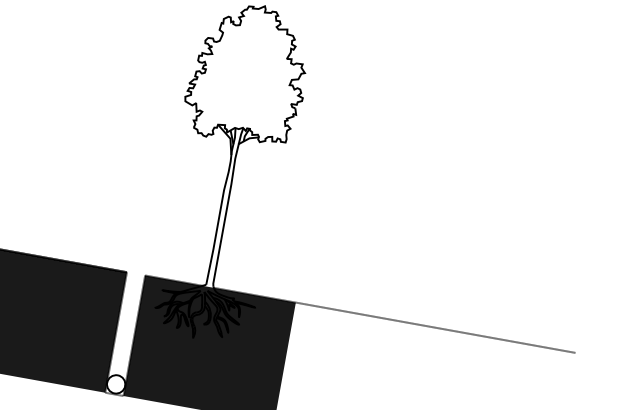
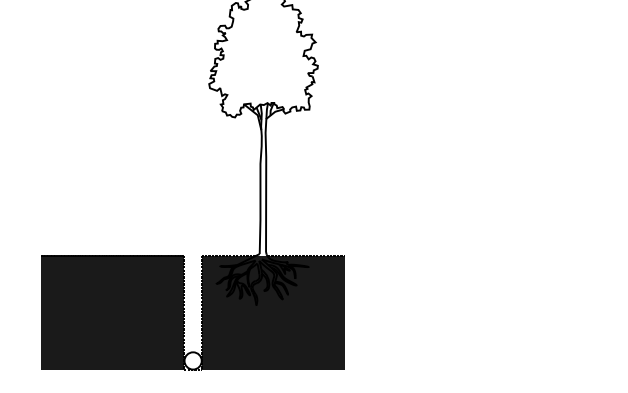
line: (435, 327) -> (478, 255), removed

